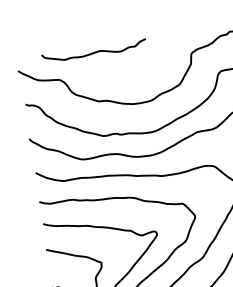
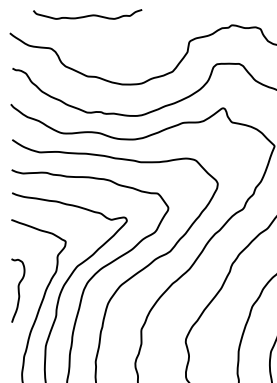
curve: (94, 52) -> (87, 15), moved

